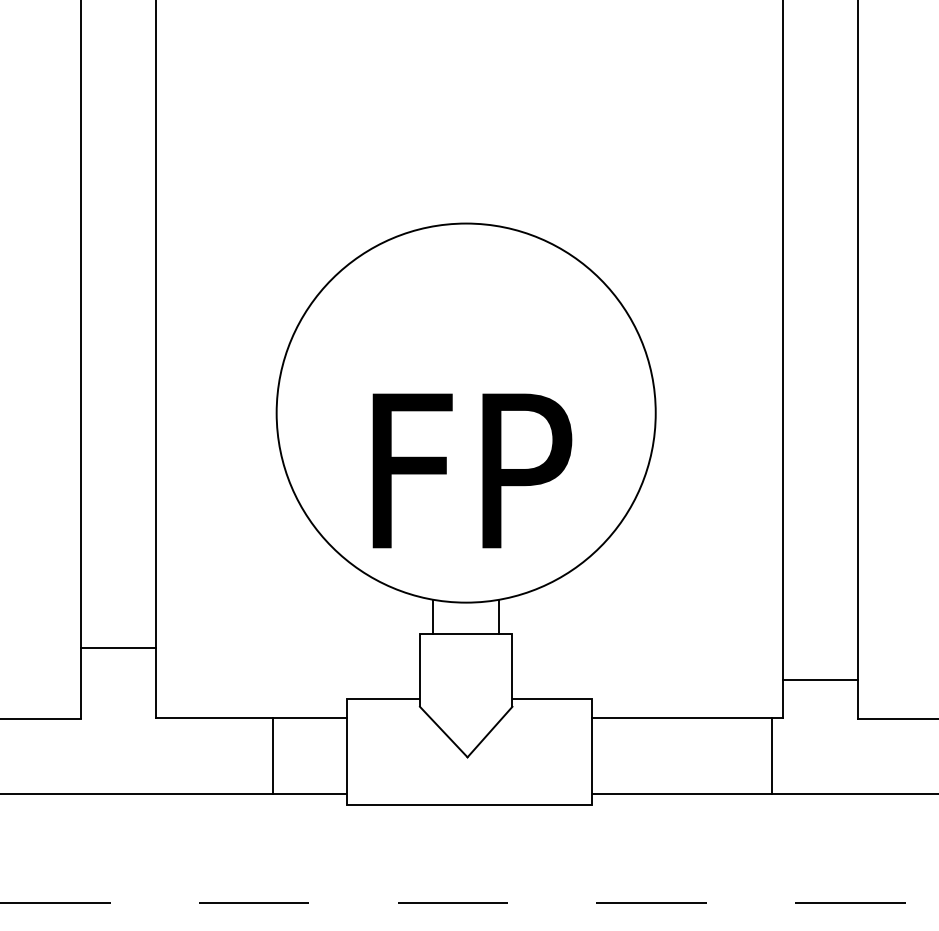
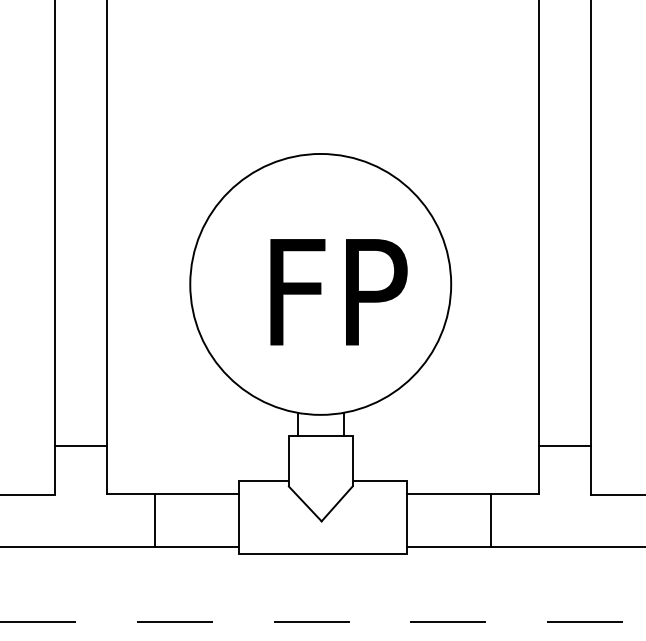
text: (471, 471) -> (338, 292), moved
line: (820, 680) -> (564, 446), moved
line: (272, 754) -> (154, 519), moved
line: (772, 754) -> (491, 519), moved

